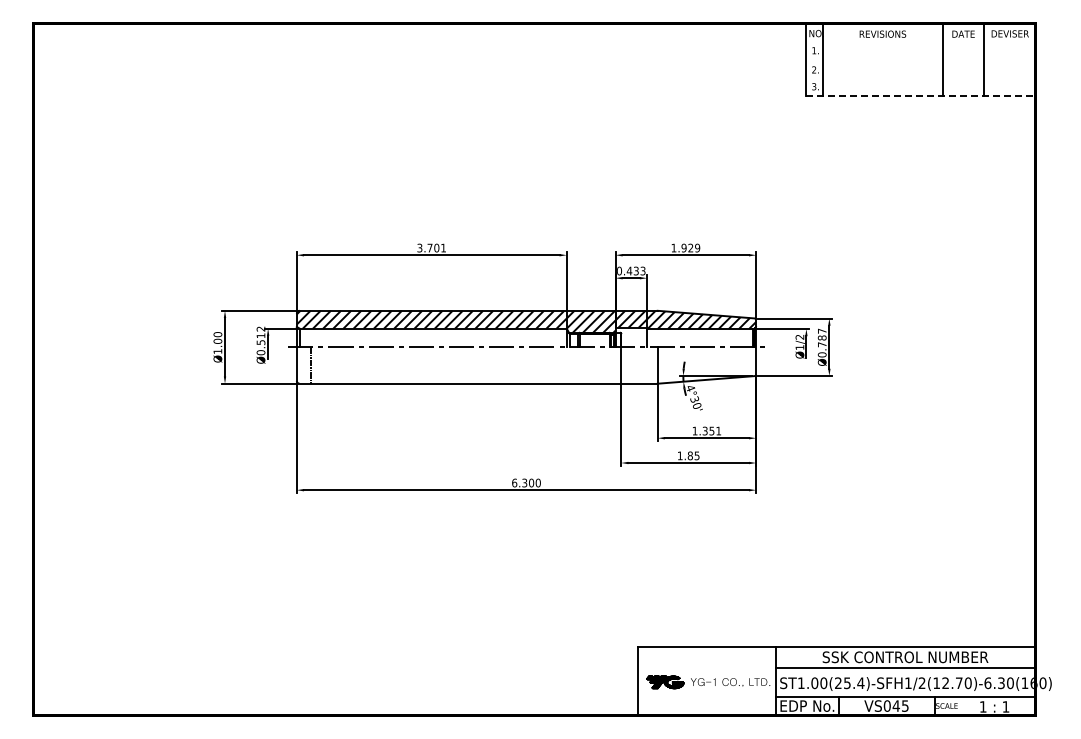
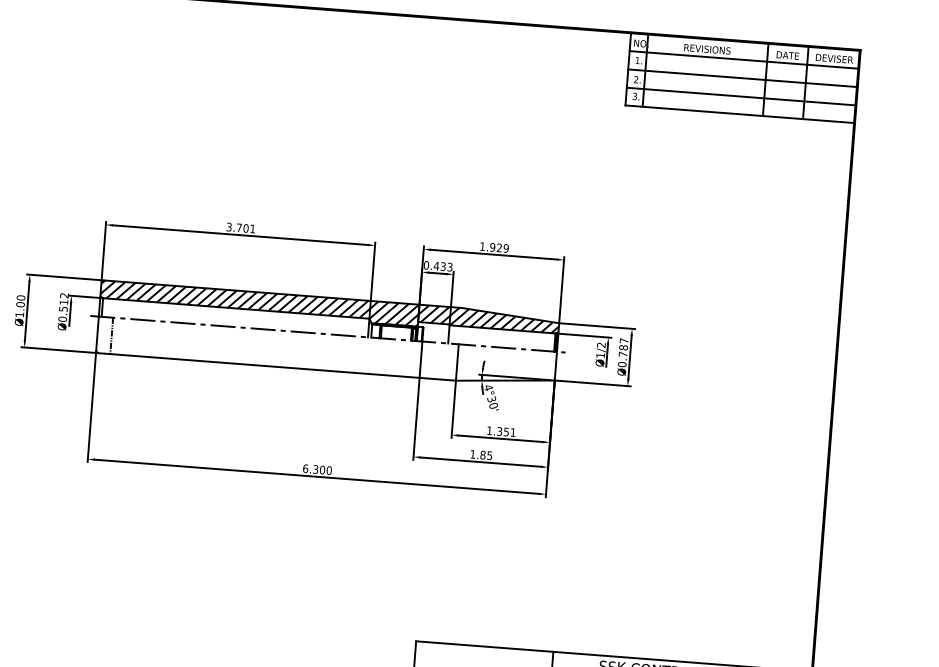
line: (920, 41) -> (744, 59), added
line: (920, 60) -> (742, 78), added
line: (920, 78) -> (741, 96), added
line: (920, 96) -> (740, 114), dashed -> solid

